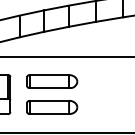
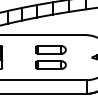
part: (51, 94) -> (50, 57), moved

